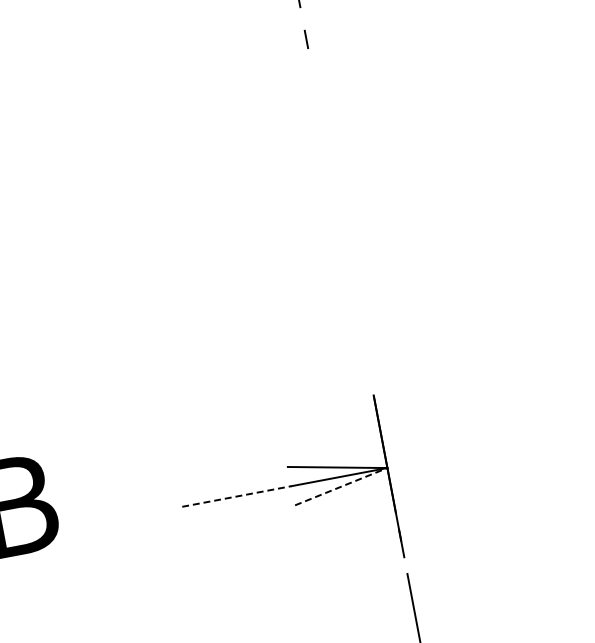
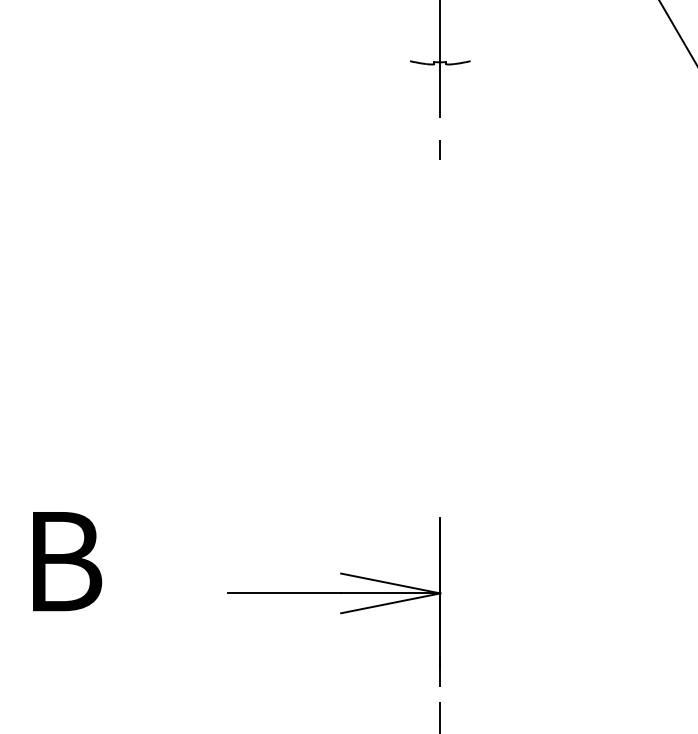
line: (341, 486) -> (390, 603), dashed -> solid
line: (237, 496) -> (285, 593), dashed -> solid

